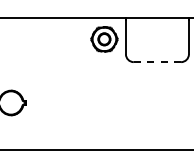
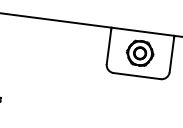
part: (104, 39) -> (140, 53), moved
line: (157, 62) -> (137, 76), dashed -> solid

